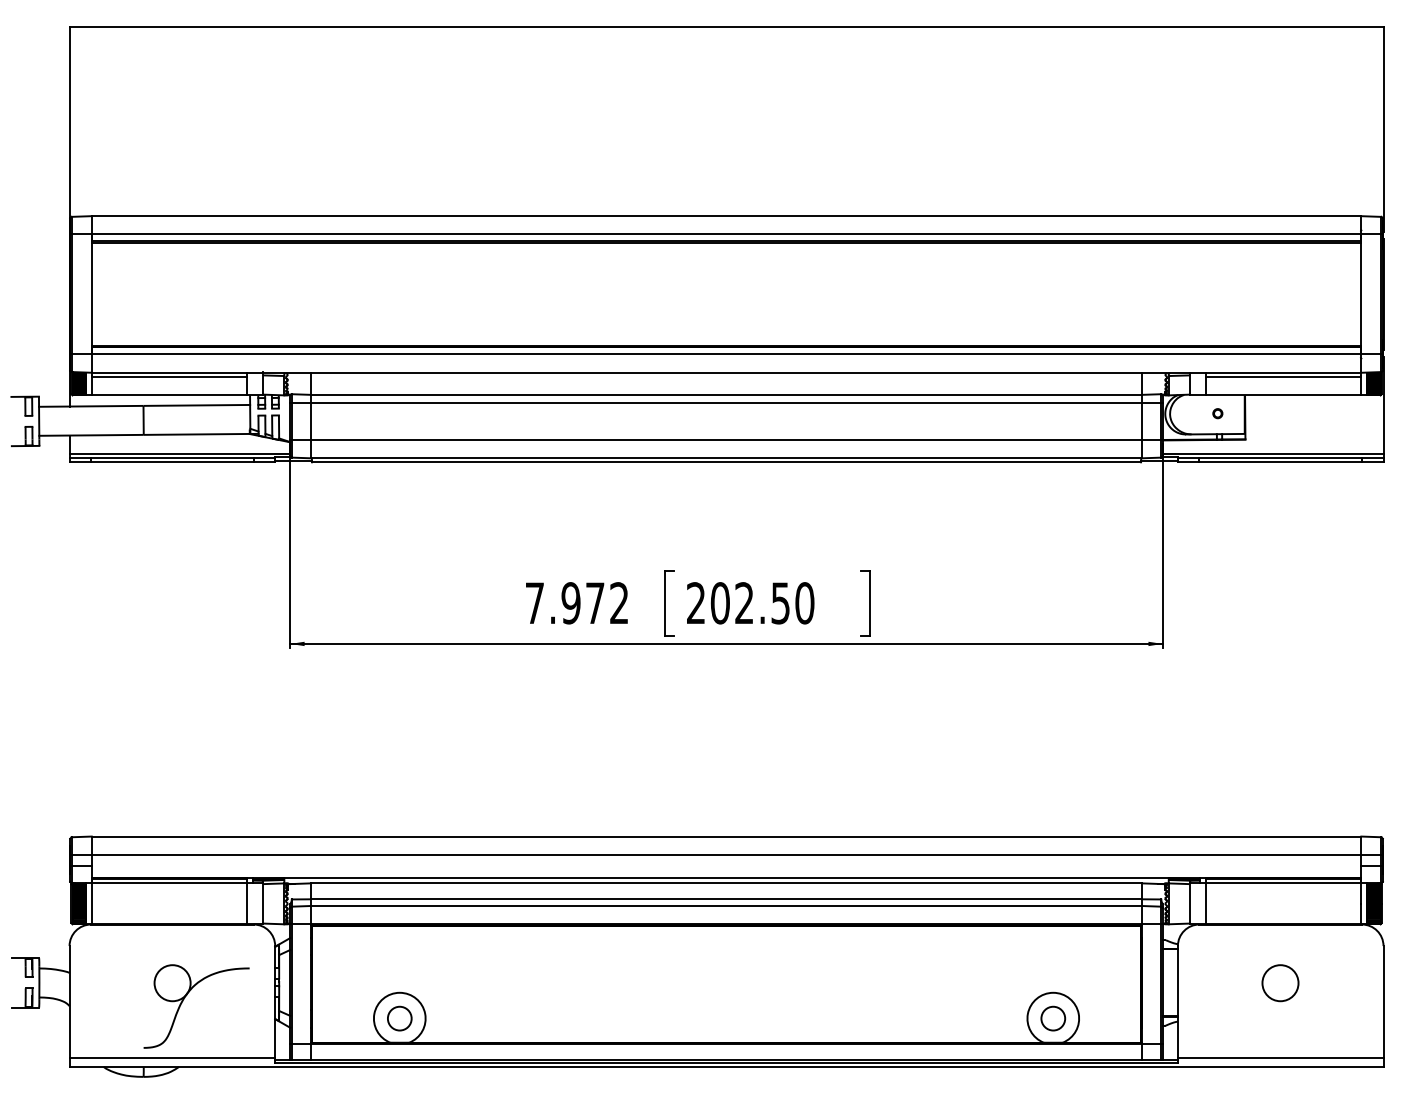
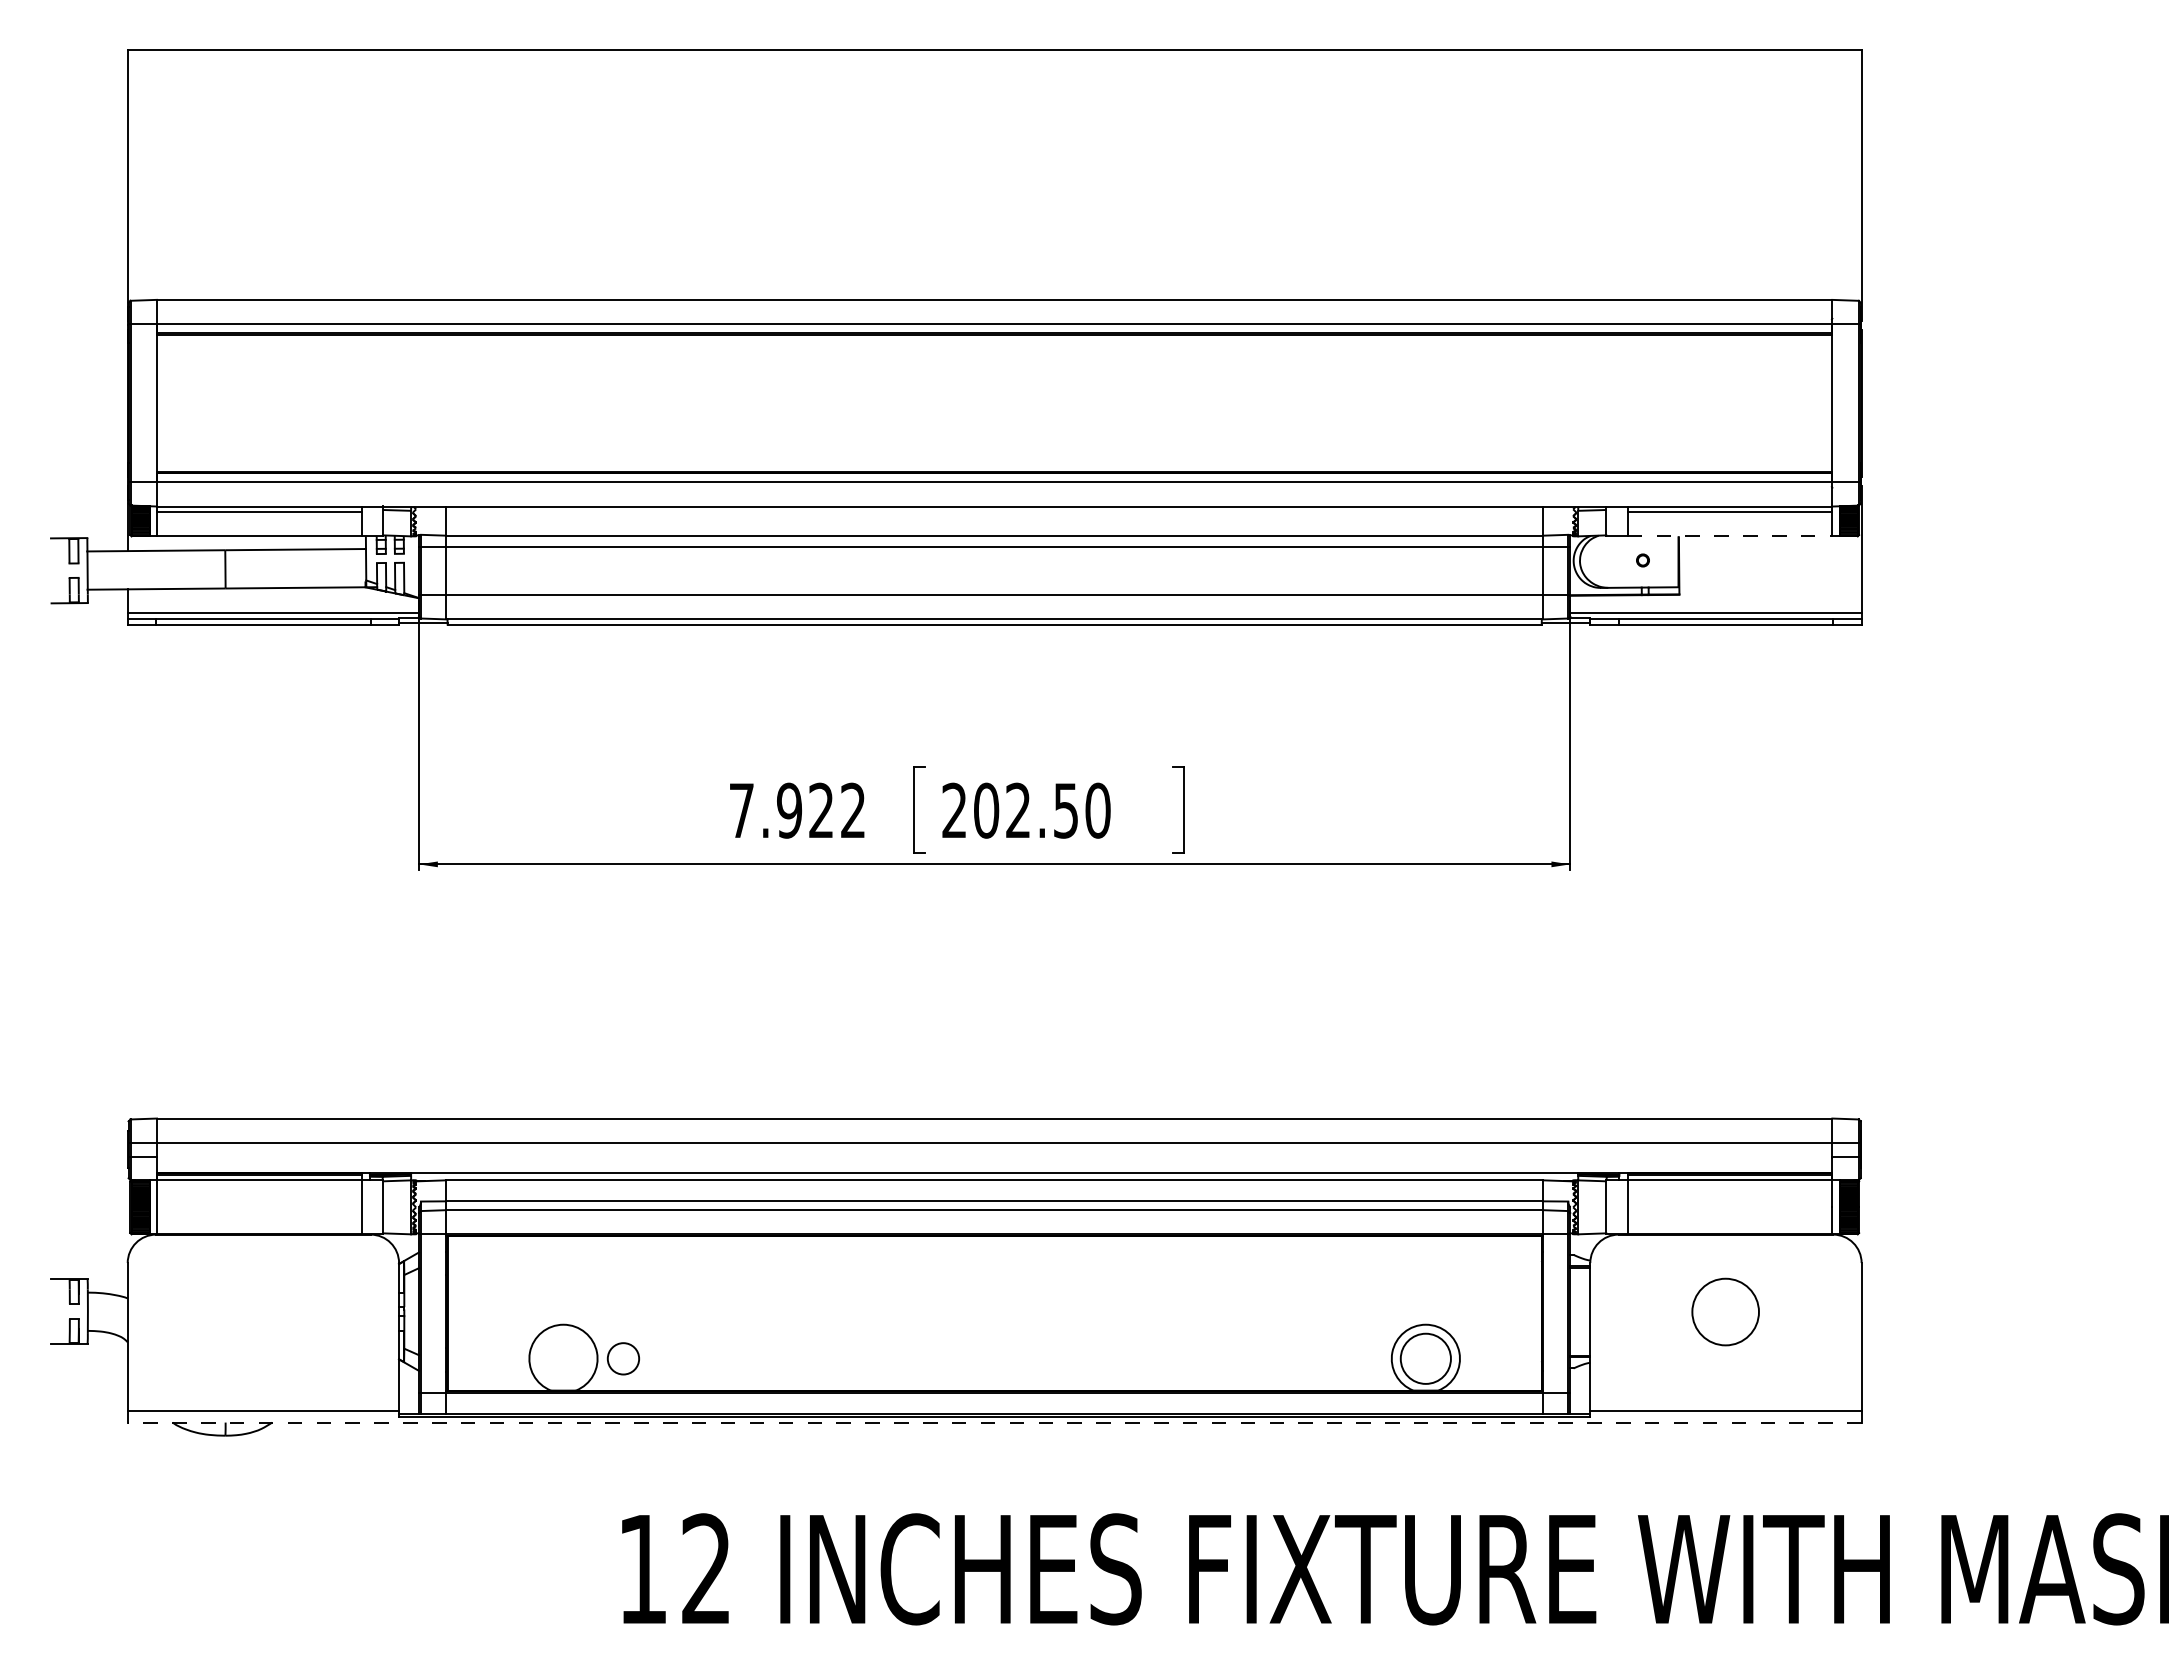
line: (1284, 395) -> (1730, 536), solid -> dashed
text: (595, 602) -> (821, 809), 7.972 -> 7.922
circle: (1280, 982) -> (1725, 1311), size x1.4
part: (185, 997) -> (280, 1331), removed
circle: (399, 1018) -> (622, 1358), moved
circle: (1053, 1018) -> (1425, 1358), size x1.6
line: (726, 1066) -> (994, 1422), solid -> dashed

